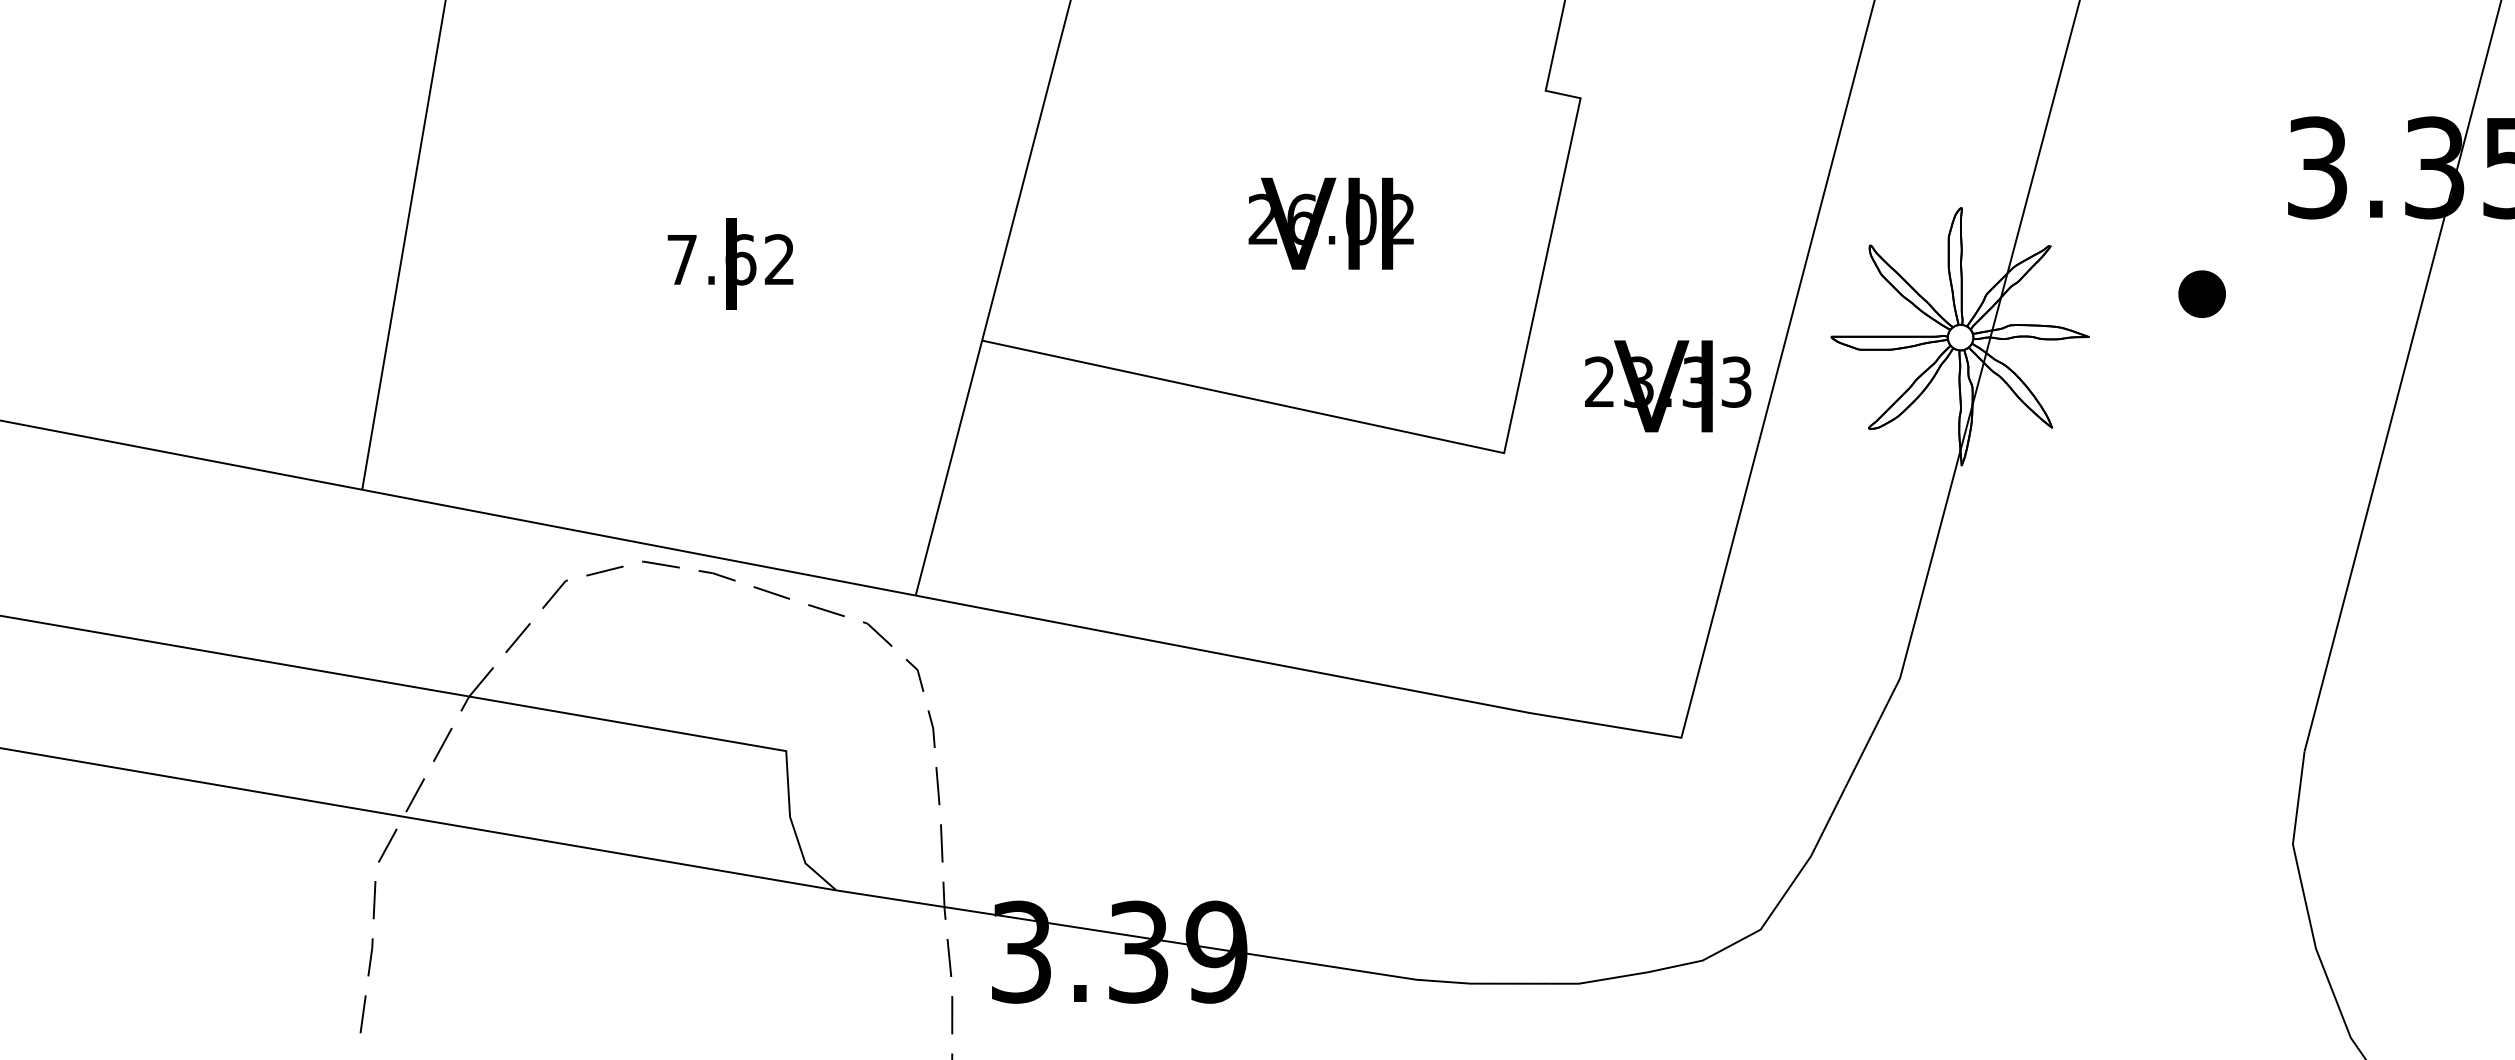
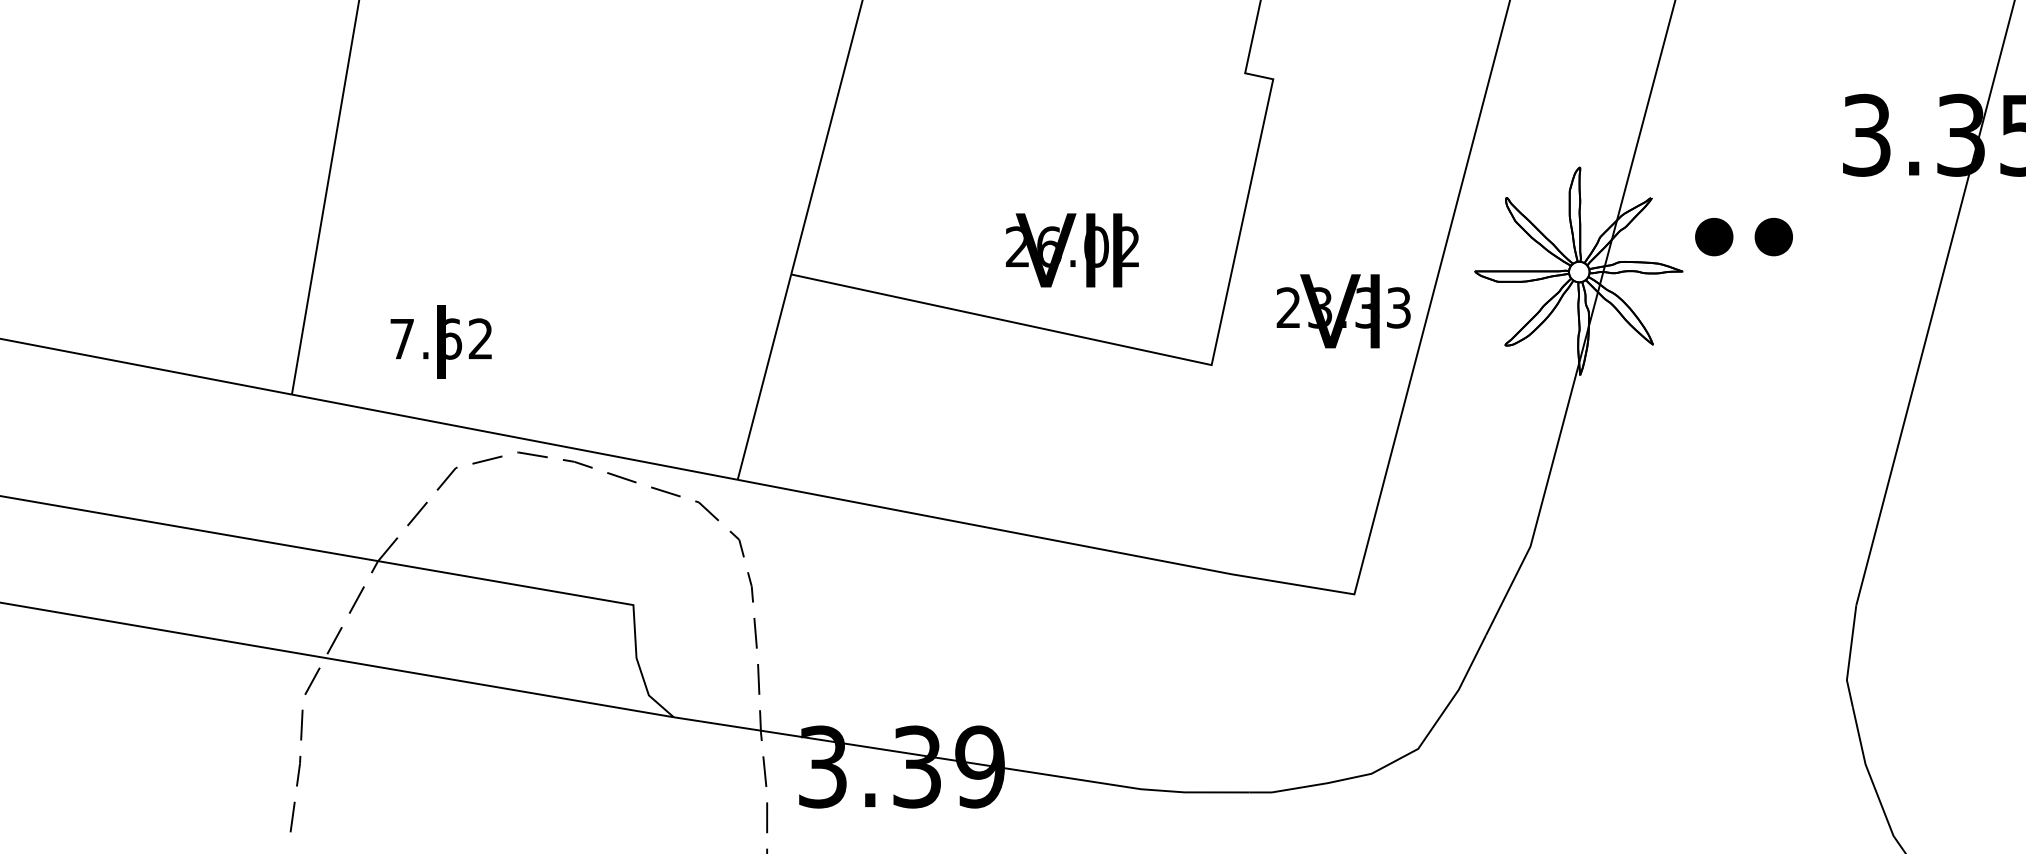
text: (1330, 223) -> (1071, 250), moved
text: (730, 263) -> (441, 342), moved
part: (2127, 293) -> (1713, 236), added

